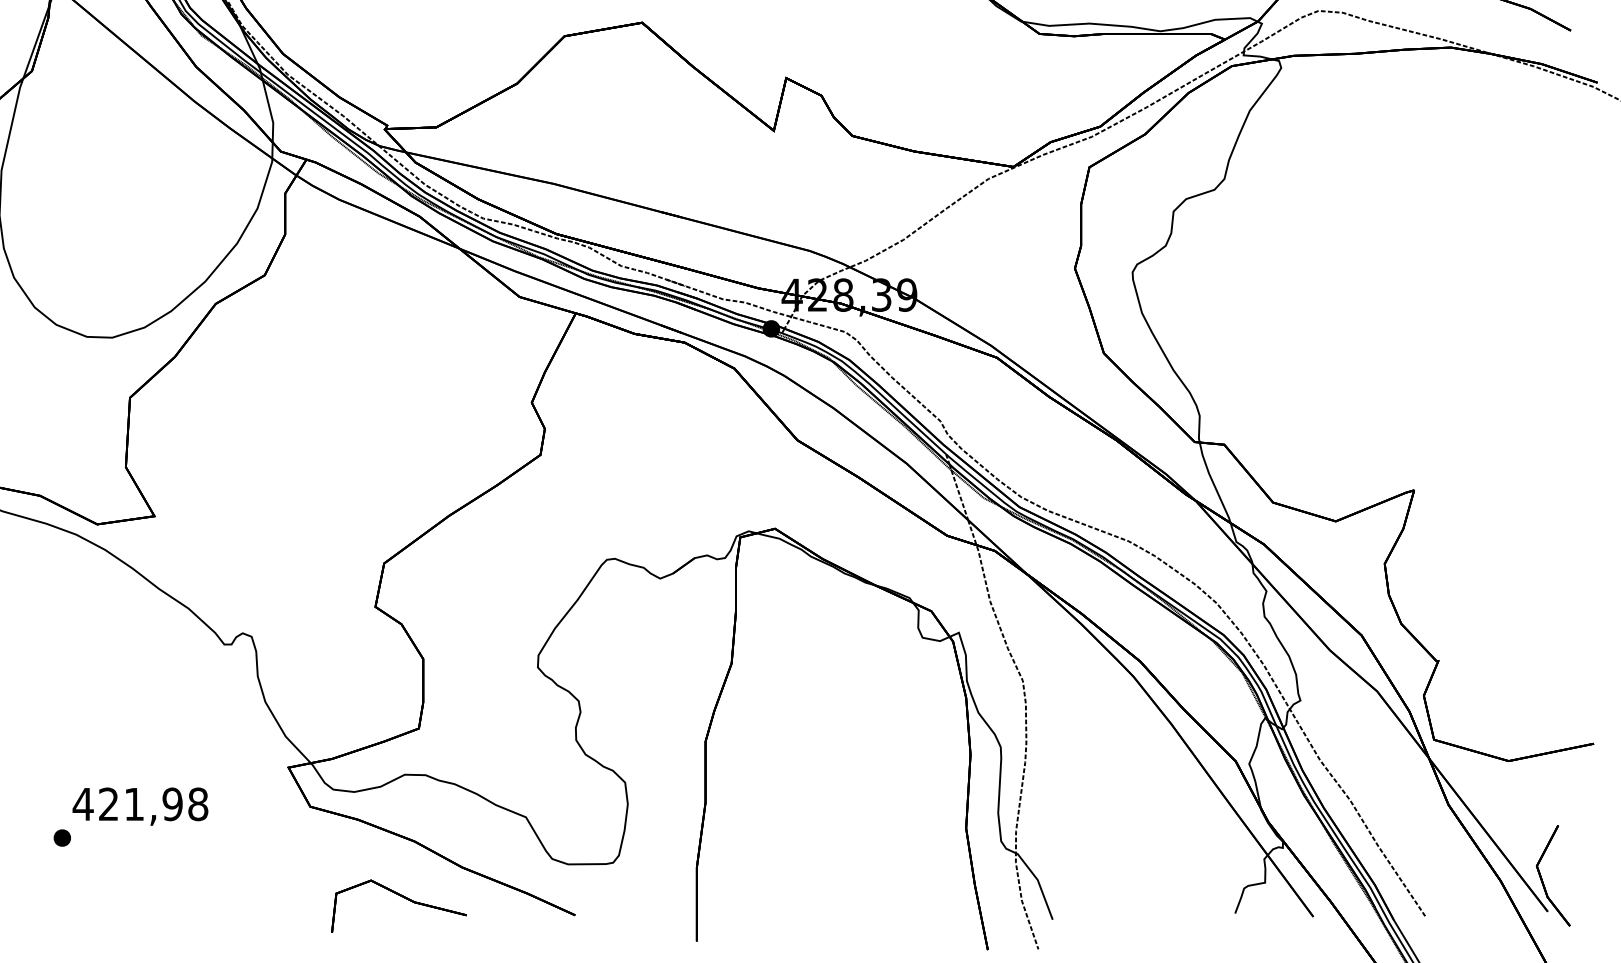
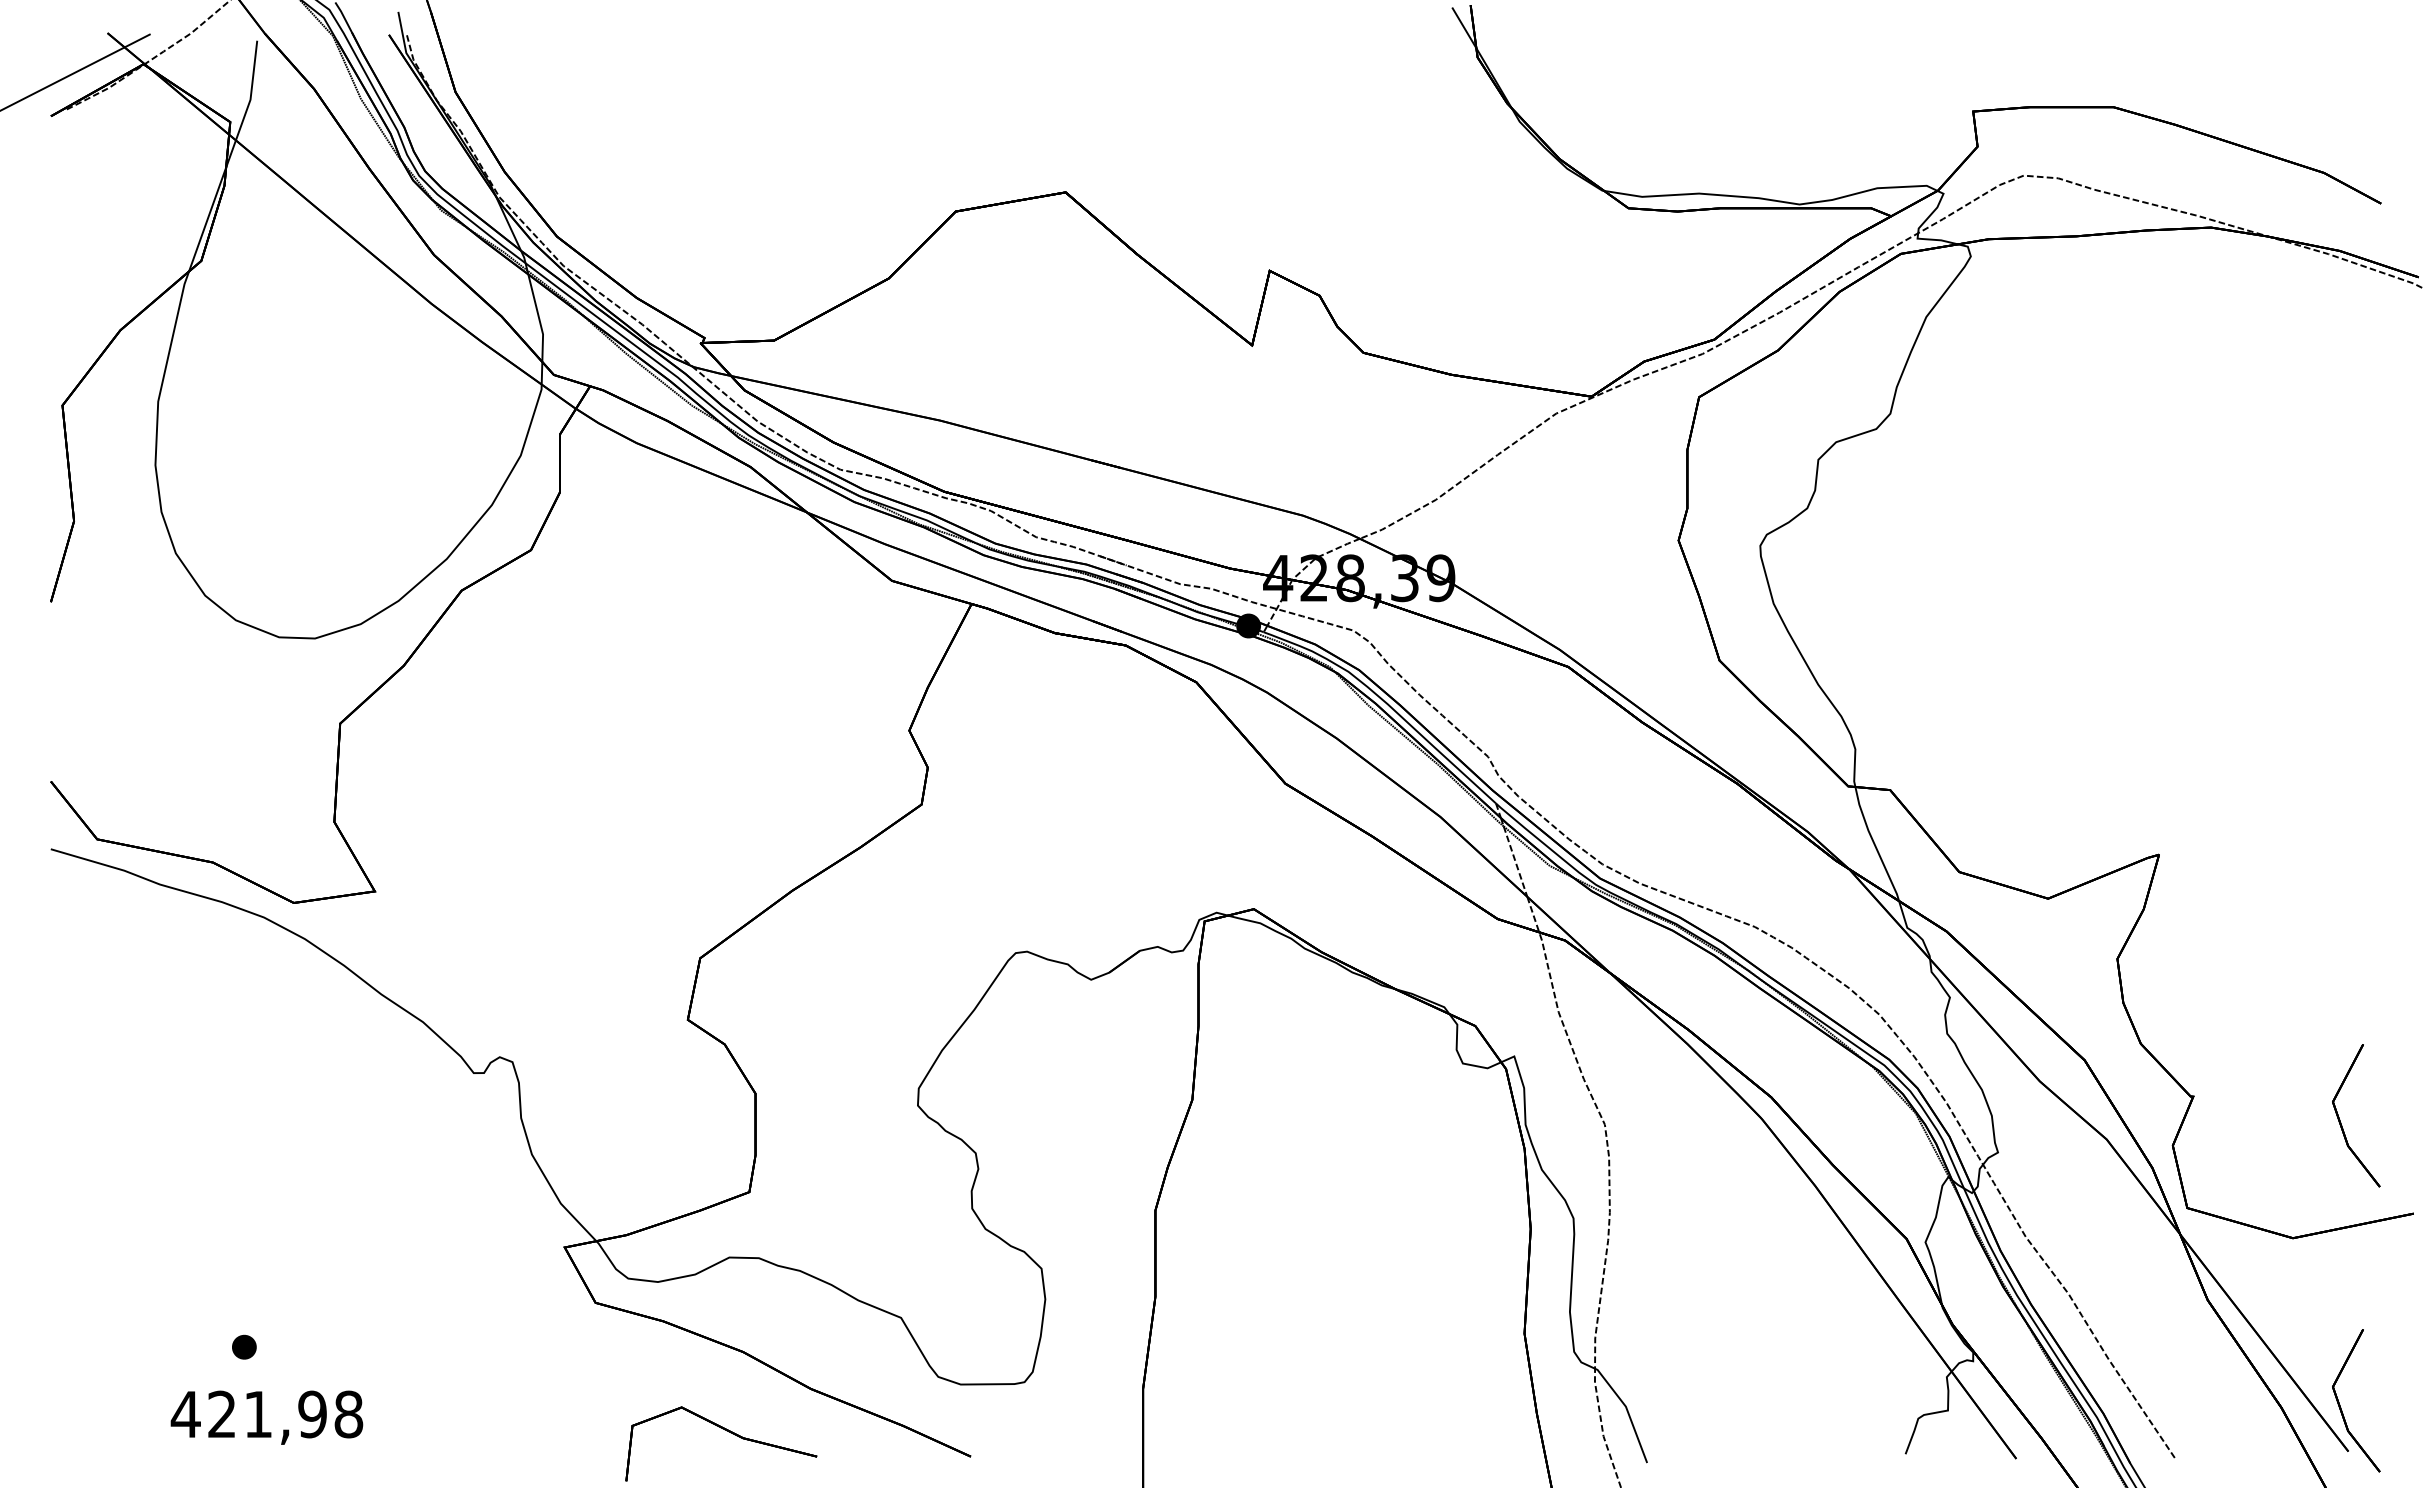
part: (1542, 677) -> (2340, 1119), added
text: (140, 806) -> (266, 1417), moved

